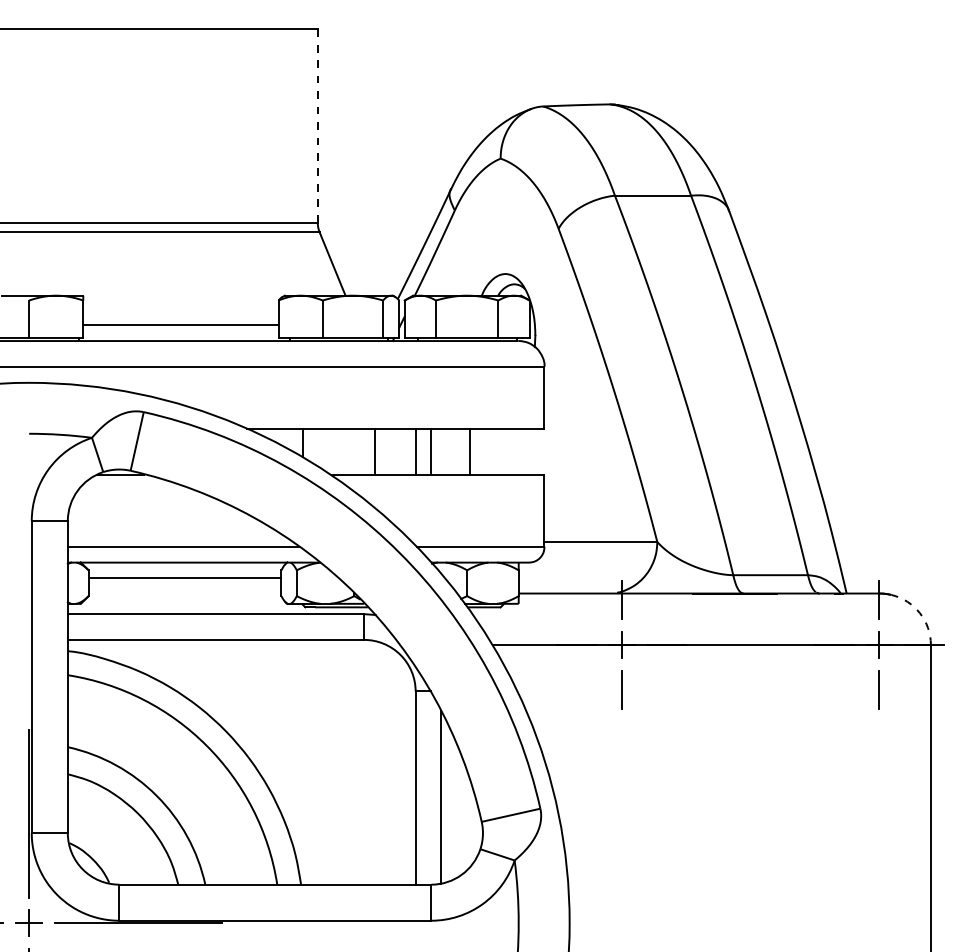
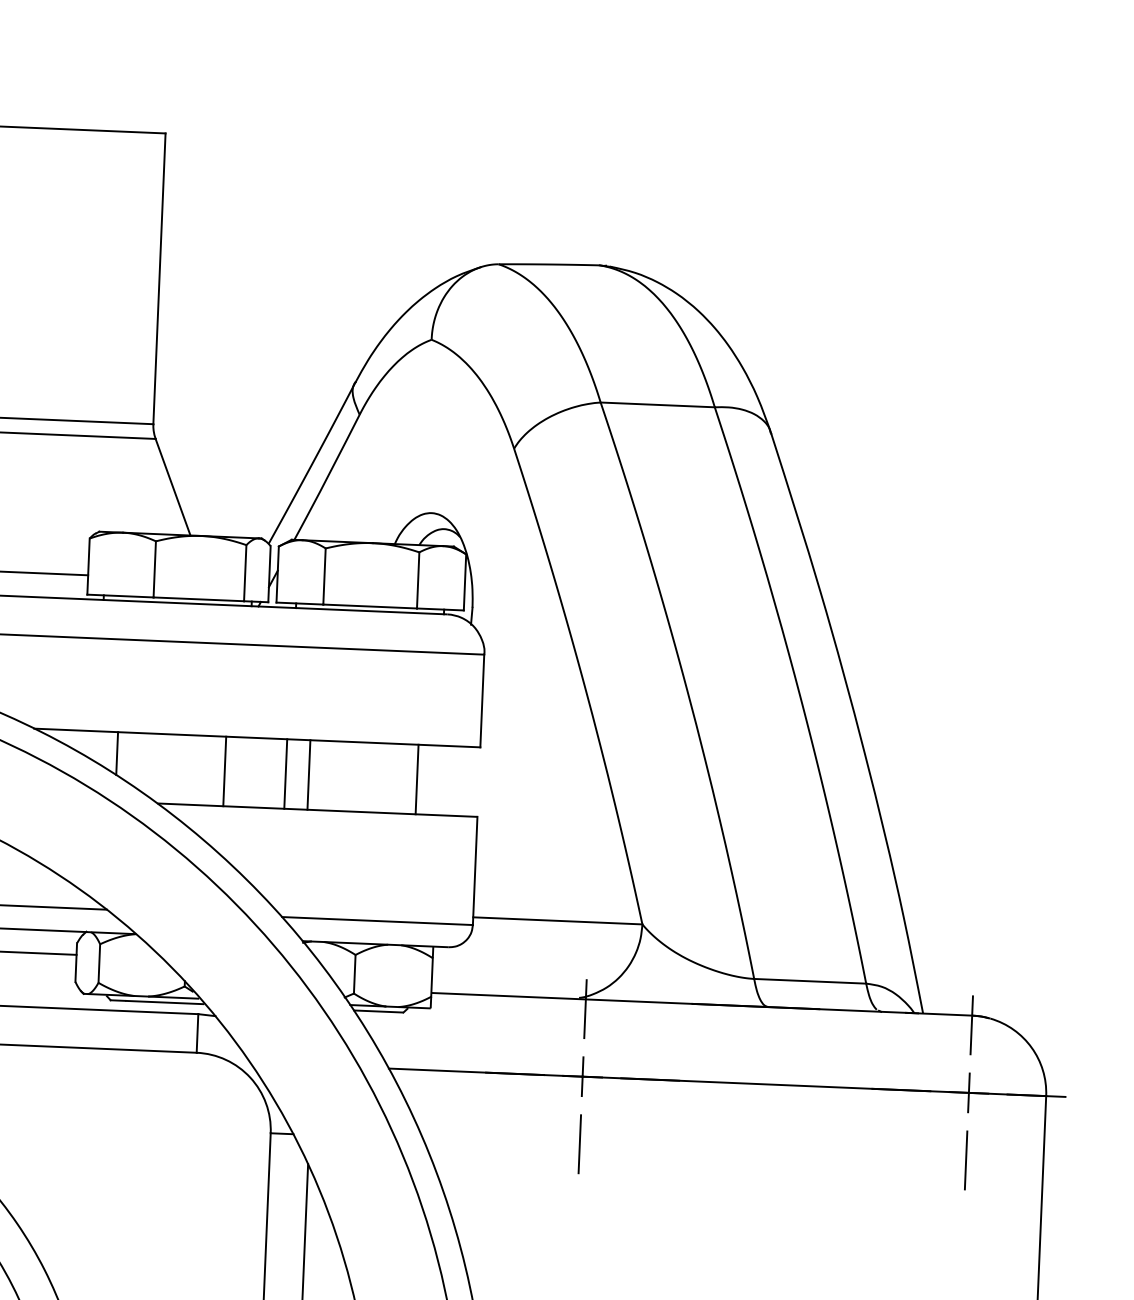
line: (317, 125) -> (159, 278), dashed -> solid
line: (470, 451) -> (417, 779), moved
arc: (919, 613) -> (1031, 1048), dashed -> solid

